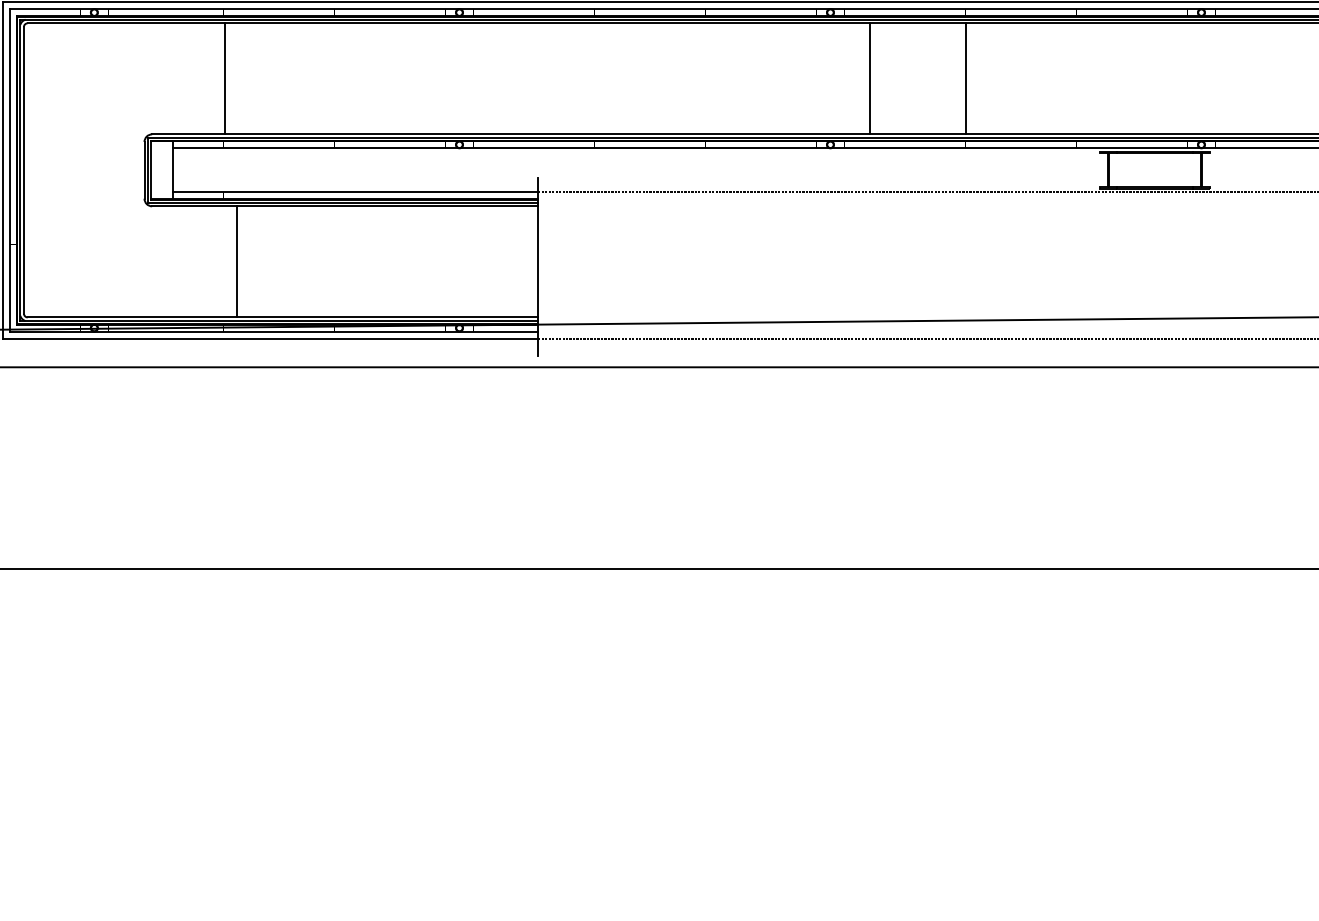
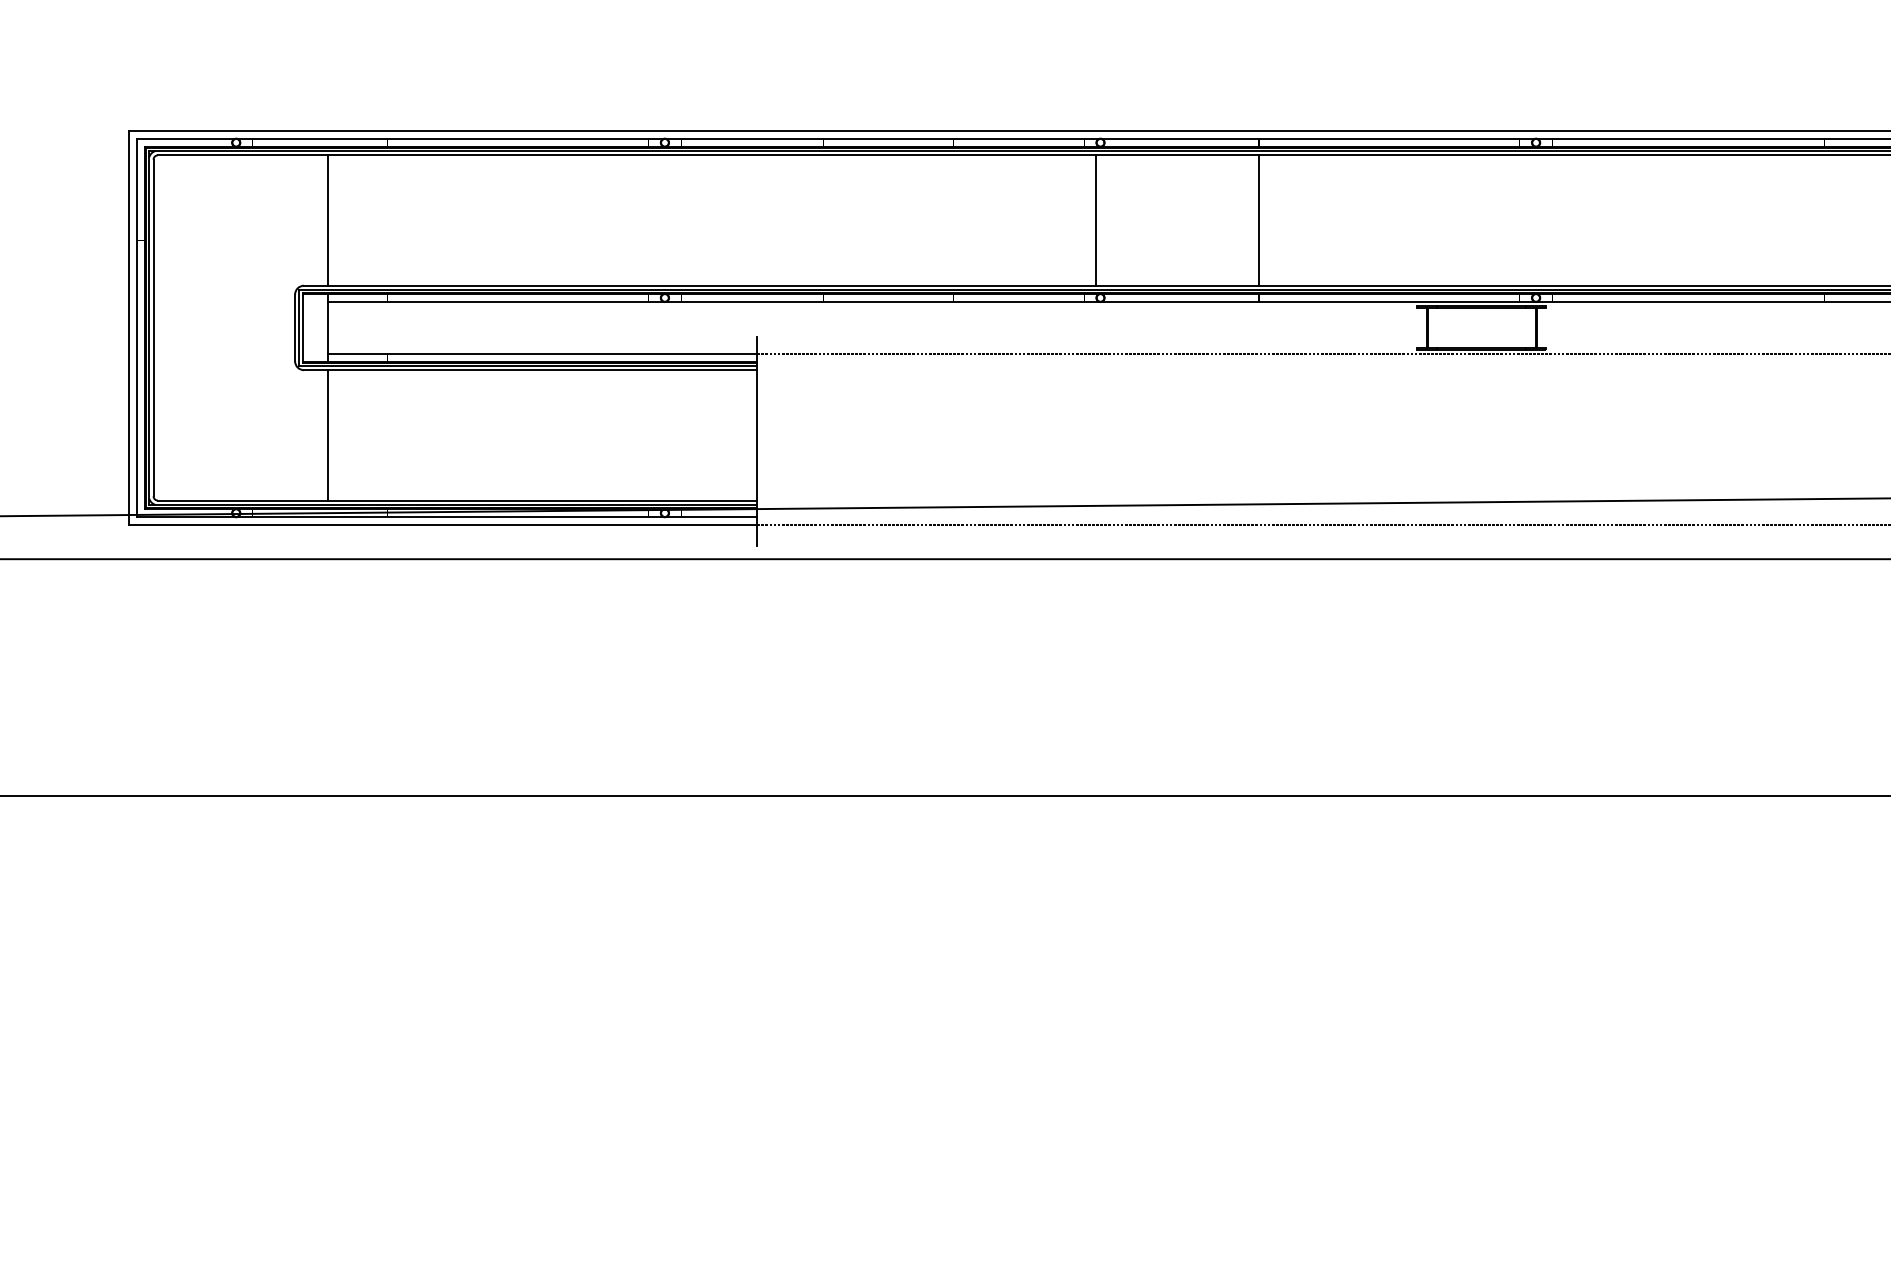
line: (225, 78) -> (328, 220), moved
line: (869, 78) -> (1095, 220), moved
line: (237, 261) -> (328, 435), moved

